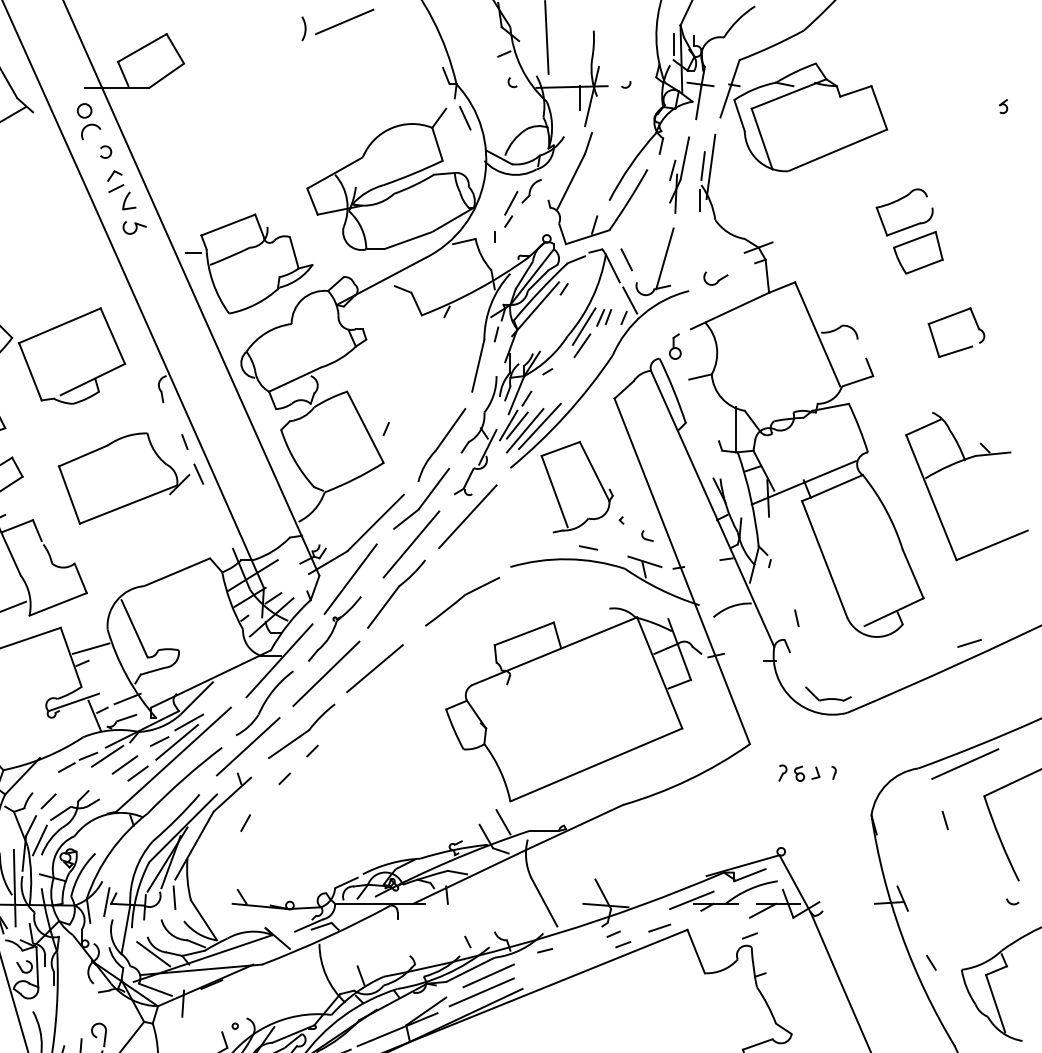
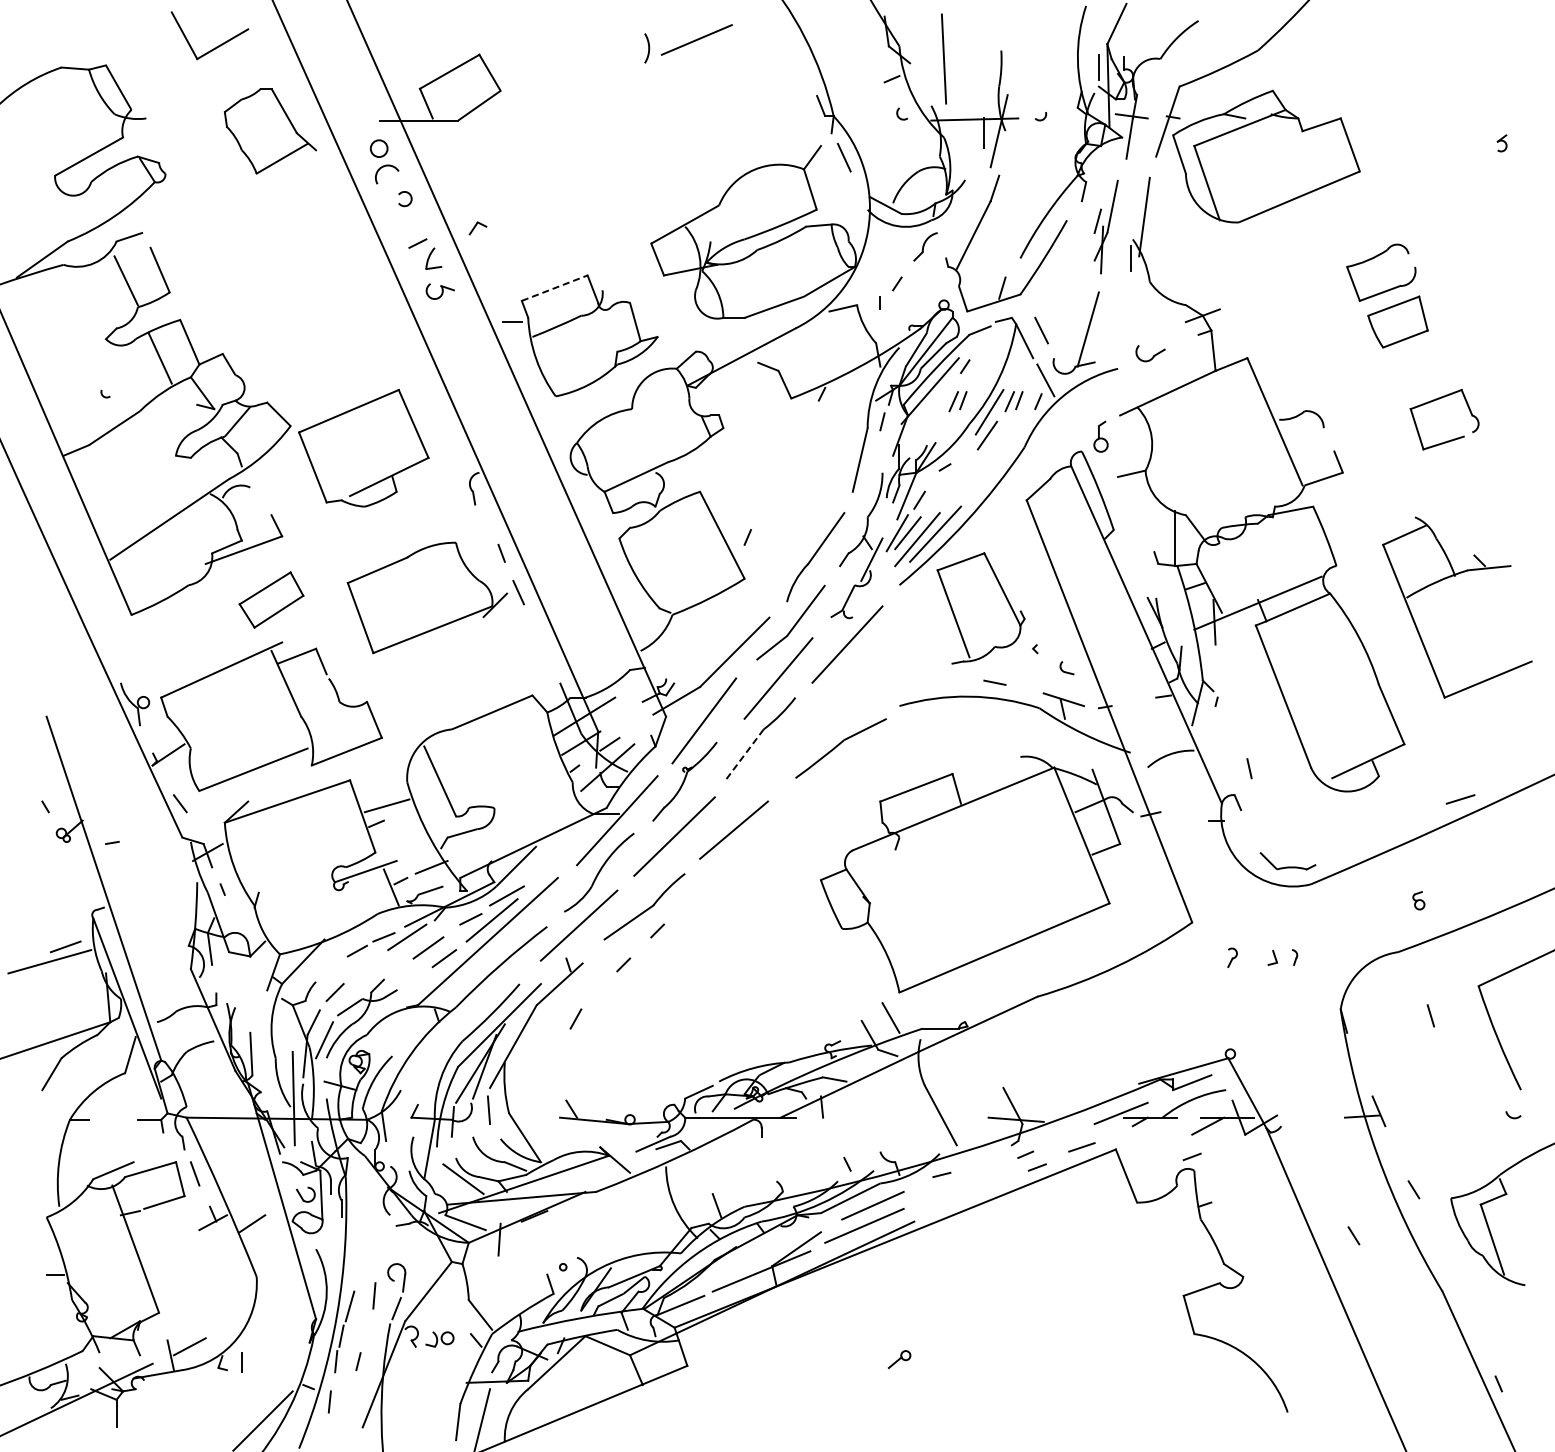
line: (702, 166) -> (1134, 216), removed
part: (114, 176) -> (477, 228), moved
line: (511, 203) -> (900, 261), removed
line: (228, 225) -> (555, 288), solid -> dashed
part: (557, 317) -> (957, 401), added
line: (383, 606) -> (744, 754), solid -> dashed
line: (965, 763) -> (1455, 946), removed
part: (799, 773) -> (1418, 900), moved
line: (107, 902) -> (406, 1115), removed
line: (881, 1000) -> (1353, 1235), added

